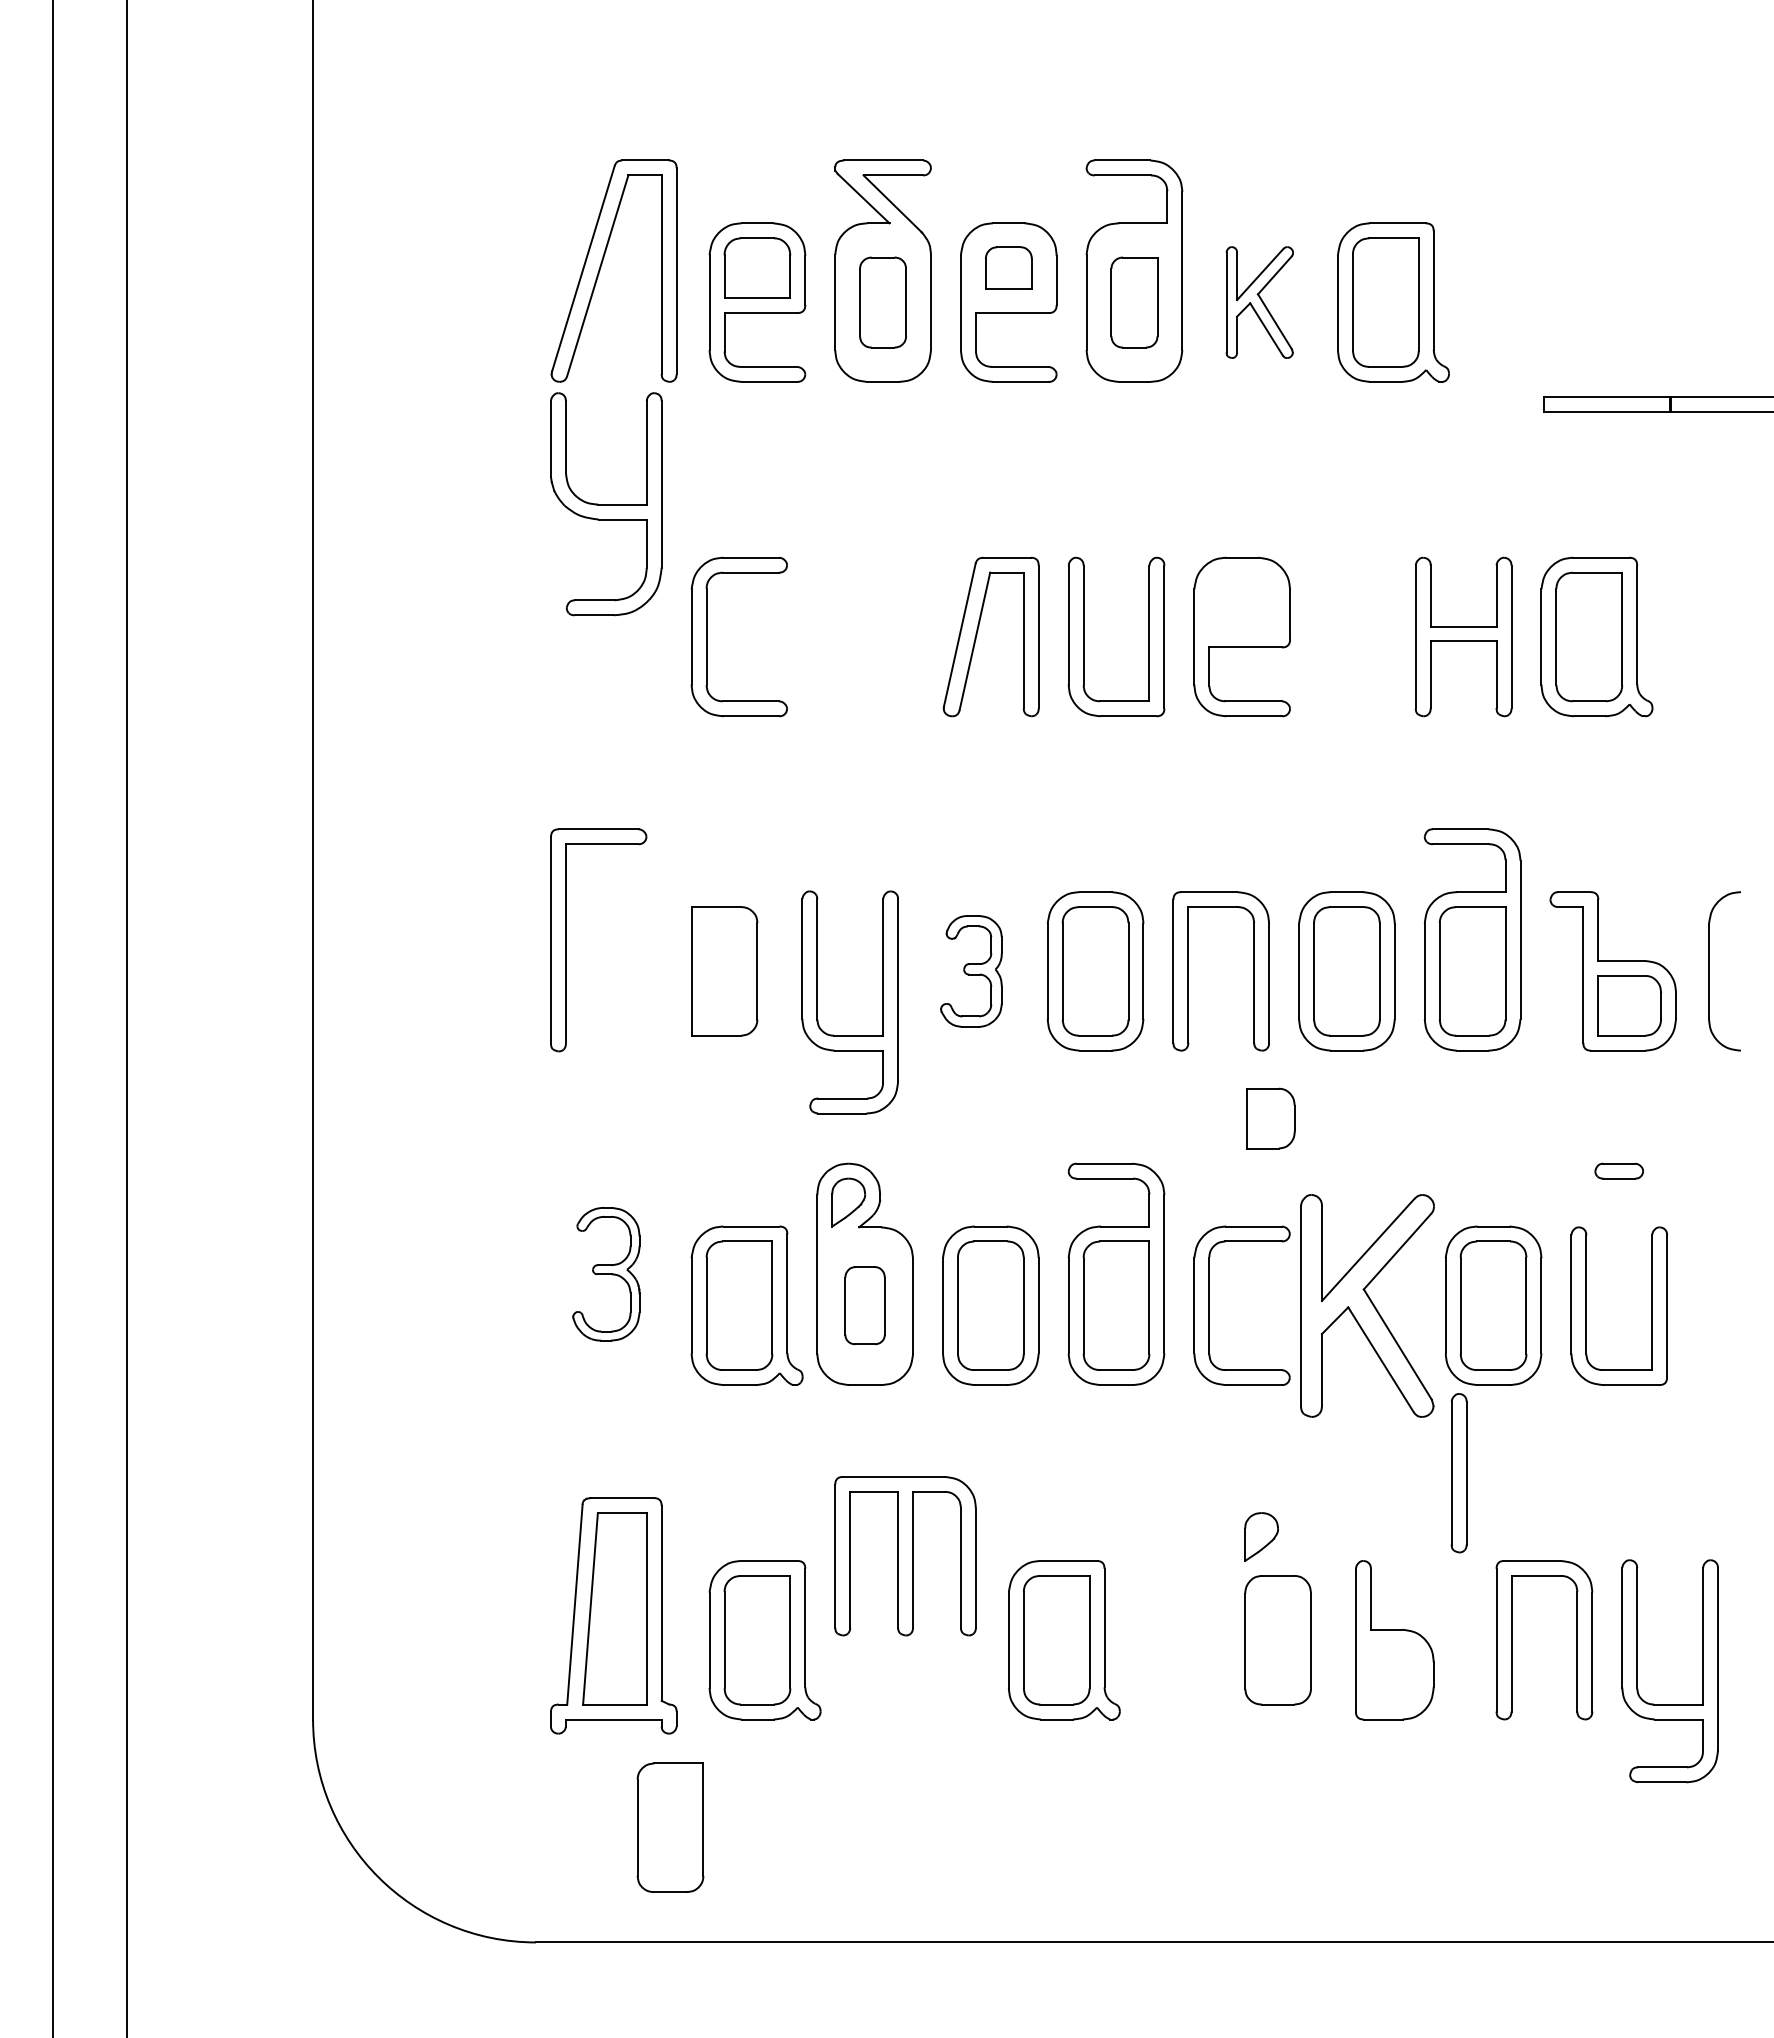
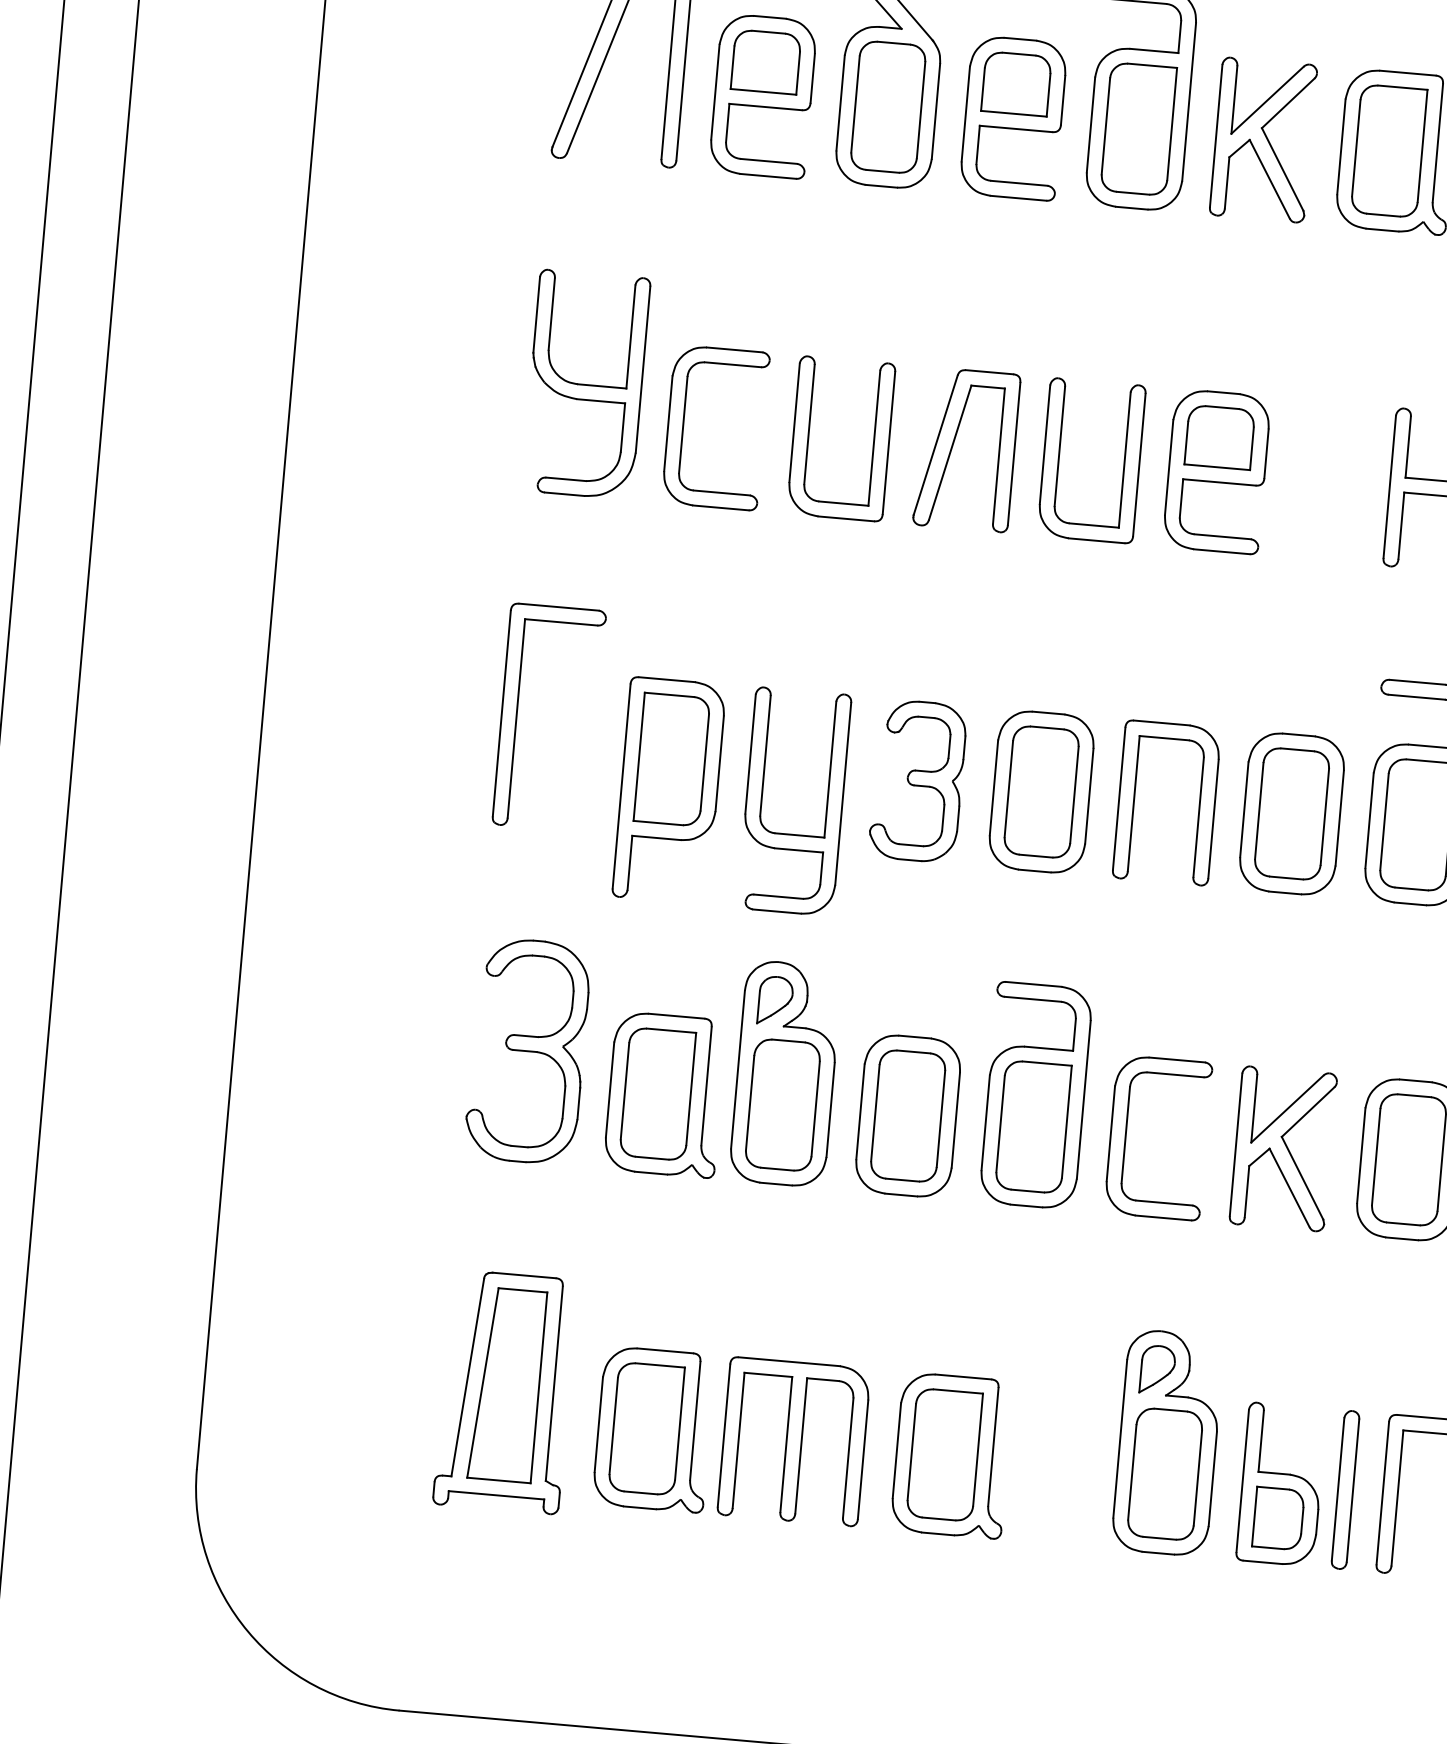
part: (1008, 267) -> (1016, 83), size x1.43
part: (882, 302) -> (887, 107), size x1.43
part: (1134, 302) -> (1138, 129), size x1.43
part: (1259, 302) -> (1263, 139), size x1.43
part: (606, 504) -> (586, 384), moved
part: (1241, 602) -> (1219, 437), added
part: (832, 636) -> (808, 435), added
part: (971, 971) -> (918, 781), size x1.43
part: (724, 1002) -> (669, 790), added
part: (1270, 1118) -> (1278, 1518), moved
part: (606, 1273) -> (528, 1050), size x1.67
part: (864, 1305) -> (782, 1104), size x1.67
part: (1367, 1305) -> (1283, 1148), size x0.71
part: (1458, 1473) -> (1344, 1490), moved
part: (905, 1556) -> (793, 1442), moved
part: (1277, 1608) -> (1167, 1442), added
part: (670, 1827) -> (543, 1607), removed

